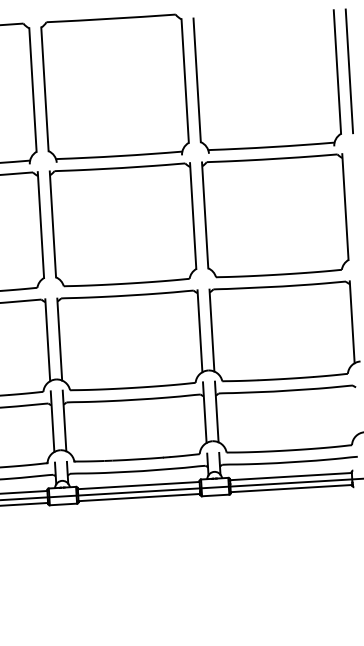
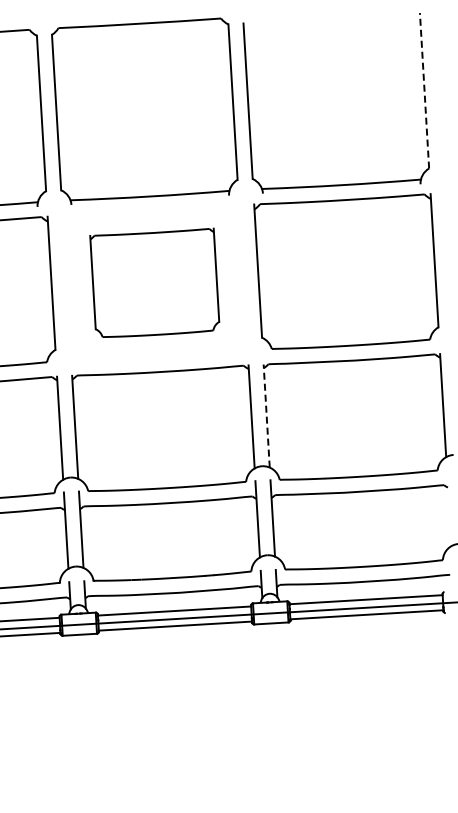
line: (337, 71) -> (424, 90), solid -> dashed
line: (349, 71) -> (439, 89), removed
part: (122, 224) -> (154, 282), size x0.7
line: (211, 330) -> (266, 416), solid -> dashed

